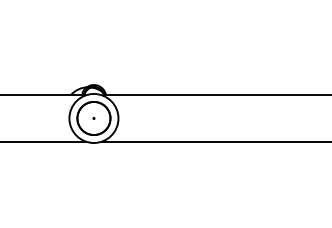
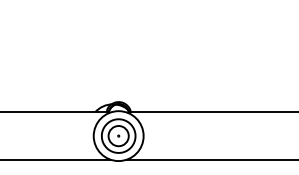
circle: (93, 118) -> (118, 136), size x0.6

